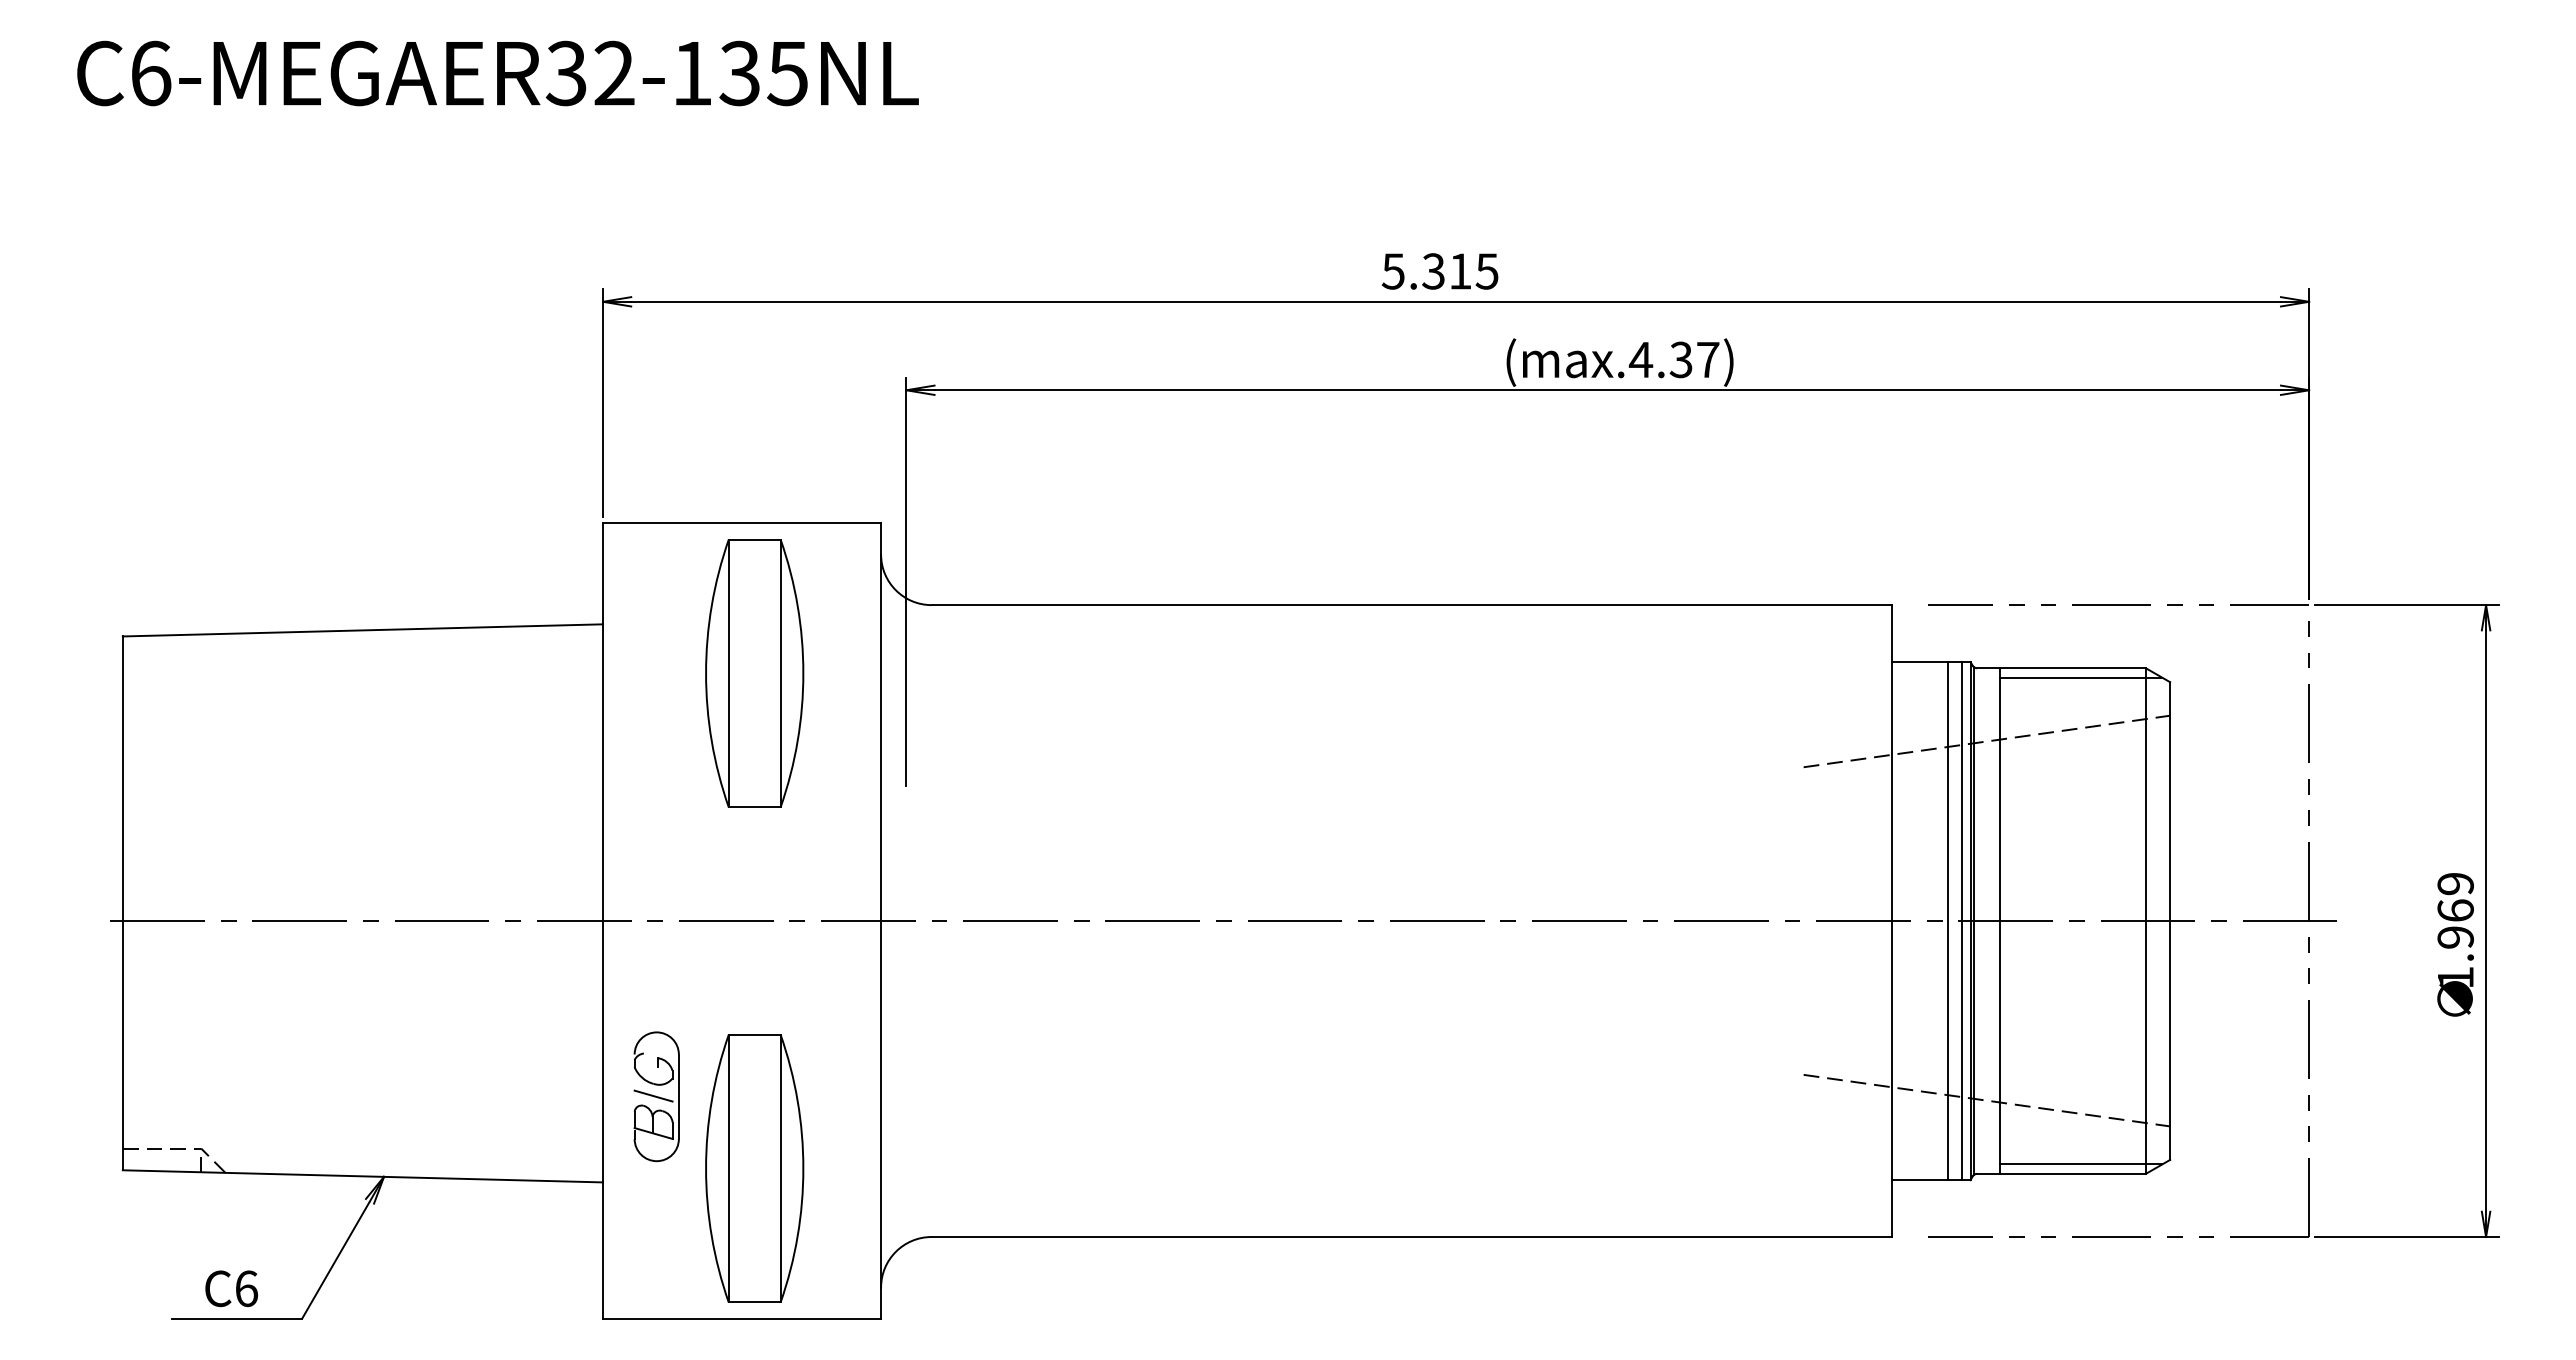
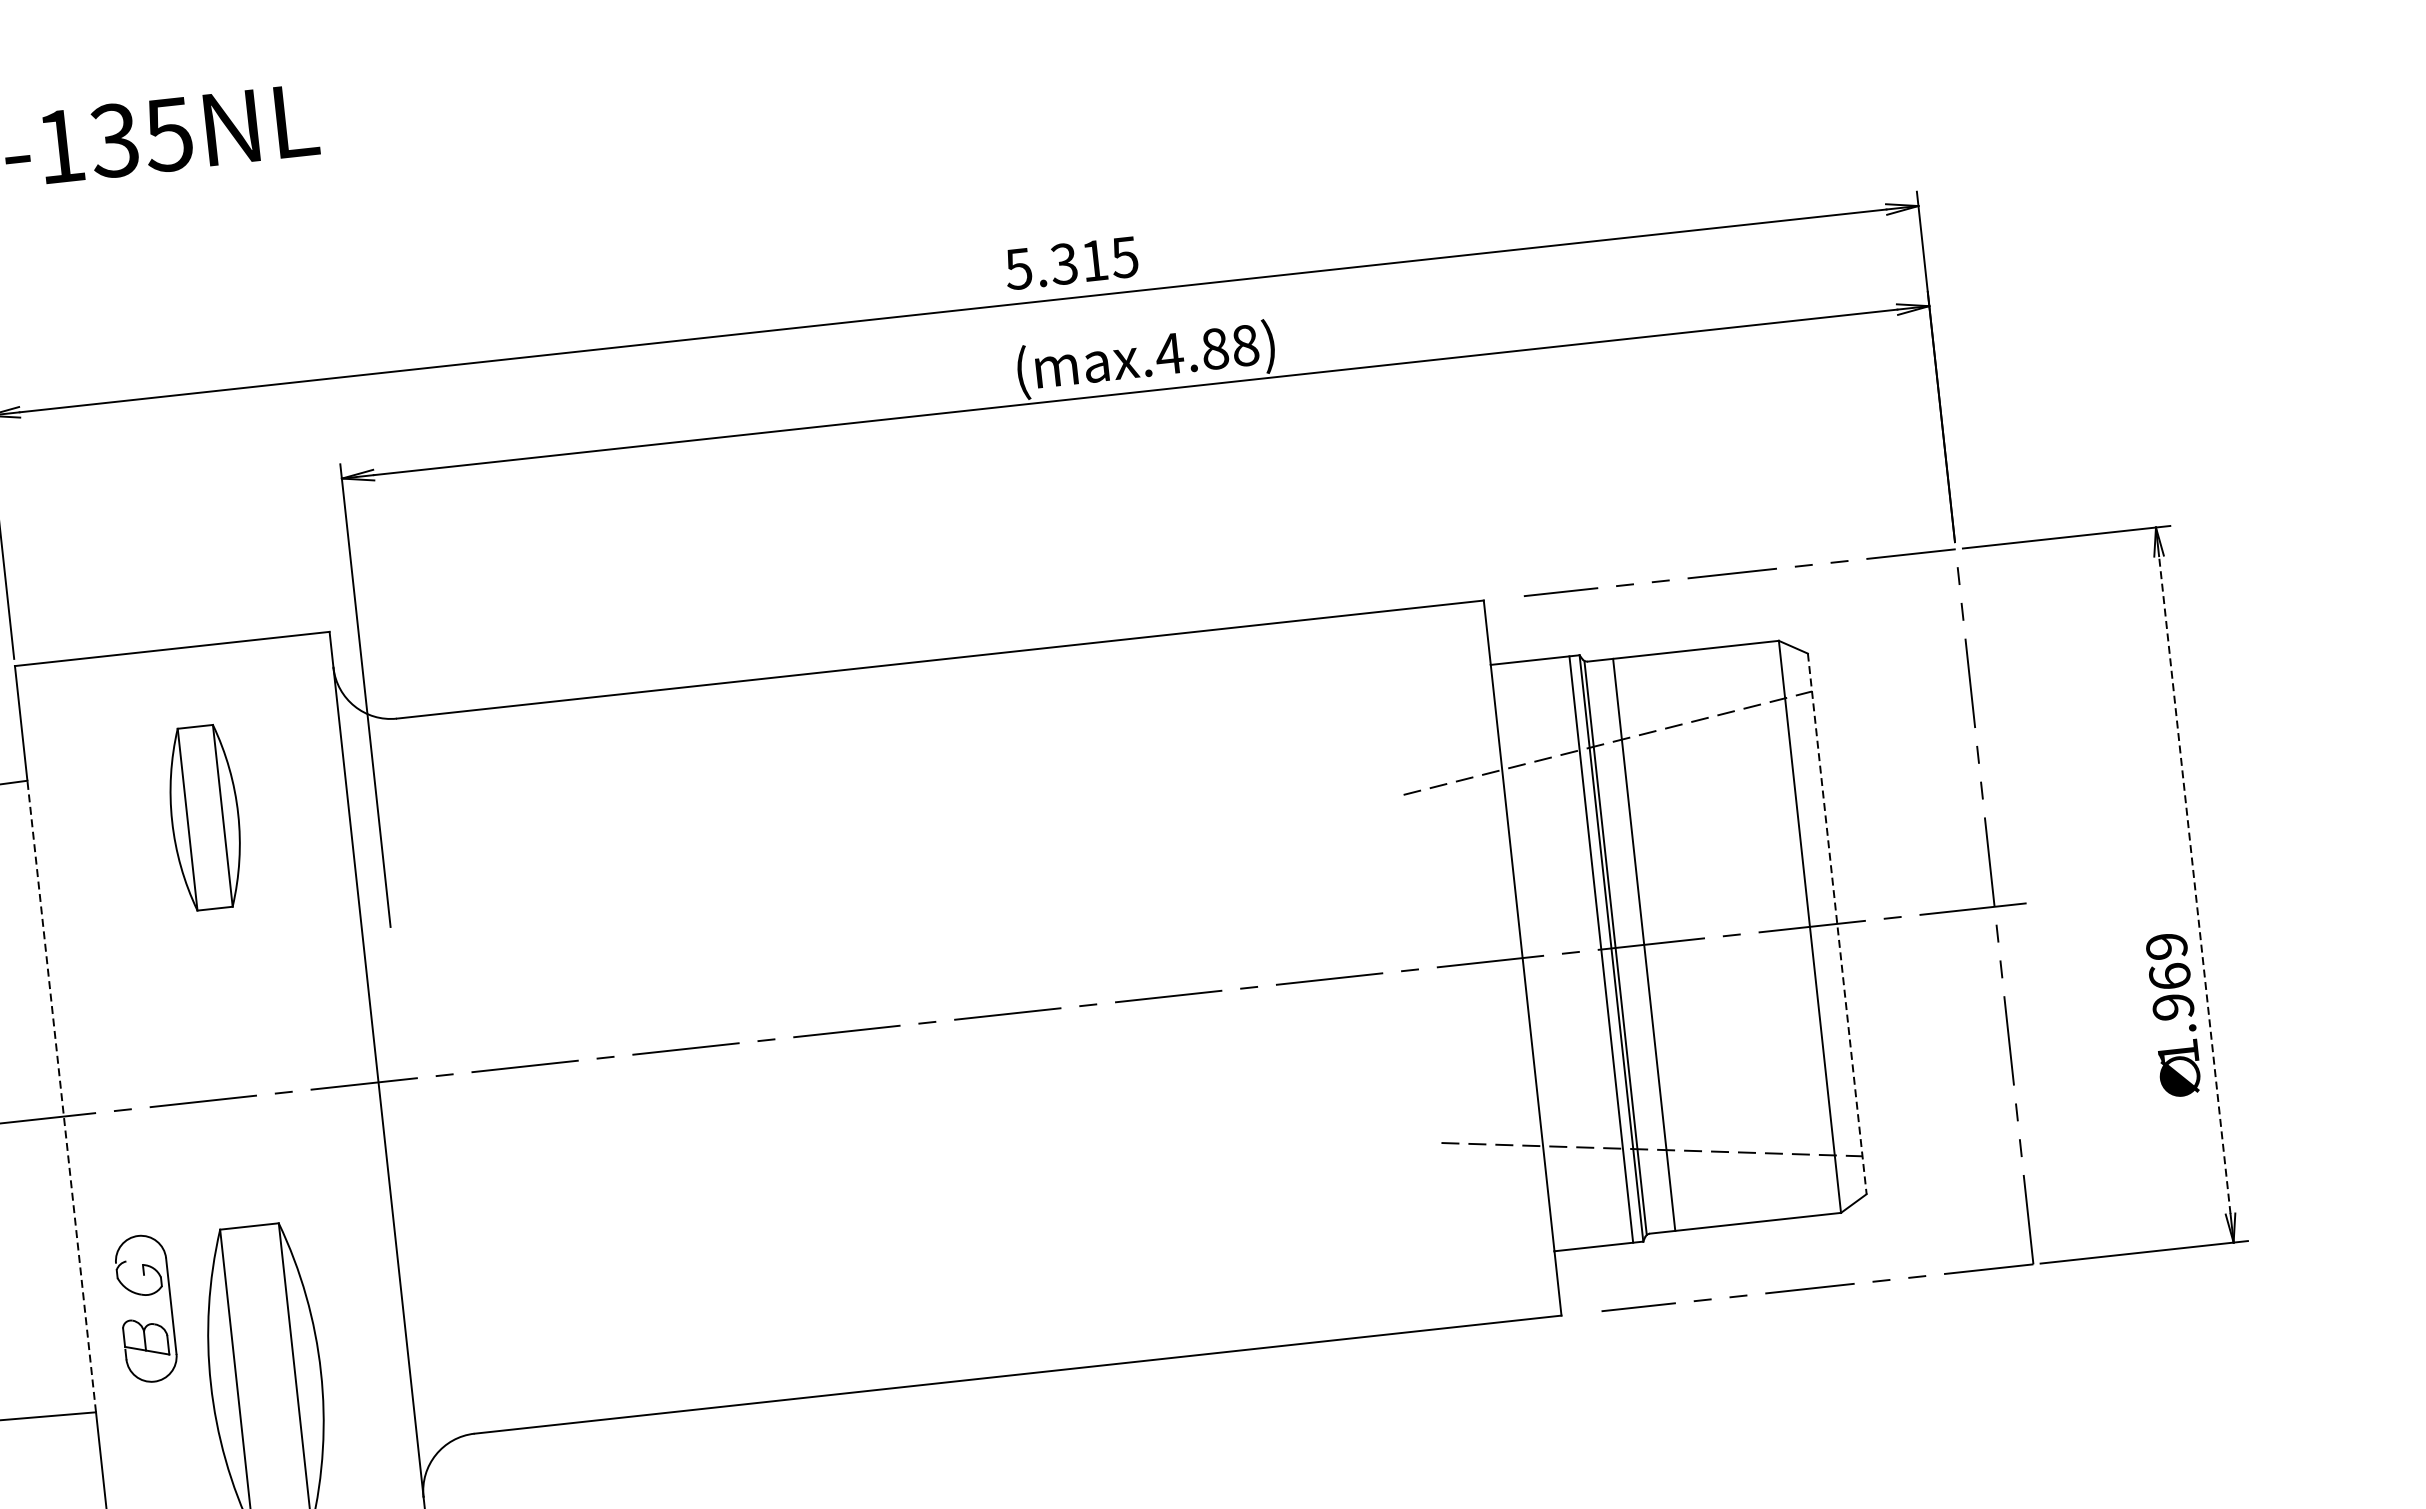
text: (1439, 271) -> (1070, 263), moved
text: (1694, 359) -> (1229, 346), (max.4.37) -> (max.4.88)
part: (754, 673) -> (204, 817), size x0.6
line: (2080, 677) -> (1705, 659), removed
line: (603, 902) -> (62, 1095), solid -> dashed
line: (1947, 920) -> (1585, 950), removed
line: (2170, 921) -> (1837, 924), solid -> dashed
line: (2486, 921) -> (2195, 885), solid -> dashed
text: (2455, 944) -> (2173, 1014), moved
line: (653, 1095) -> (142, 1307), removed
line: (2080, 1164) -> (1765, 1210), removed

